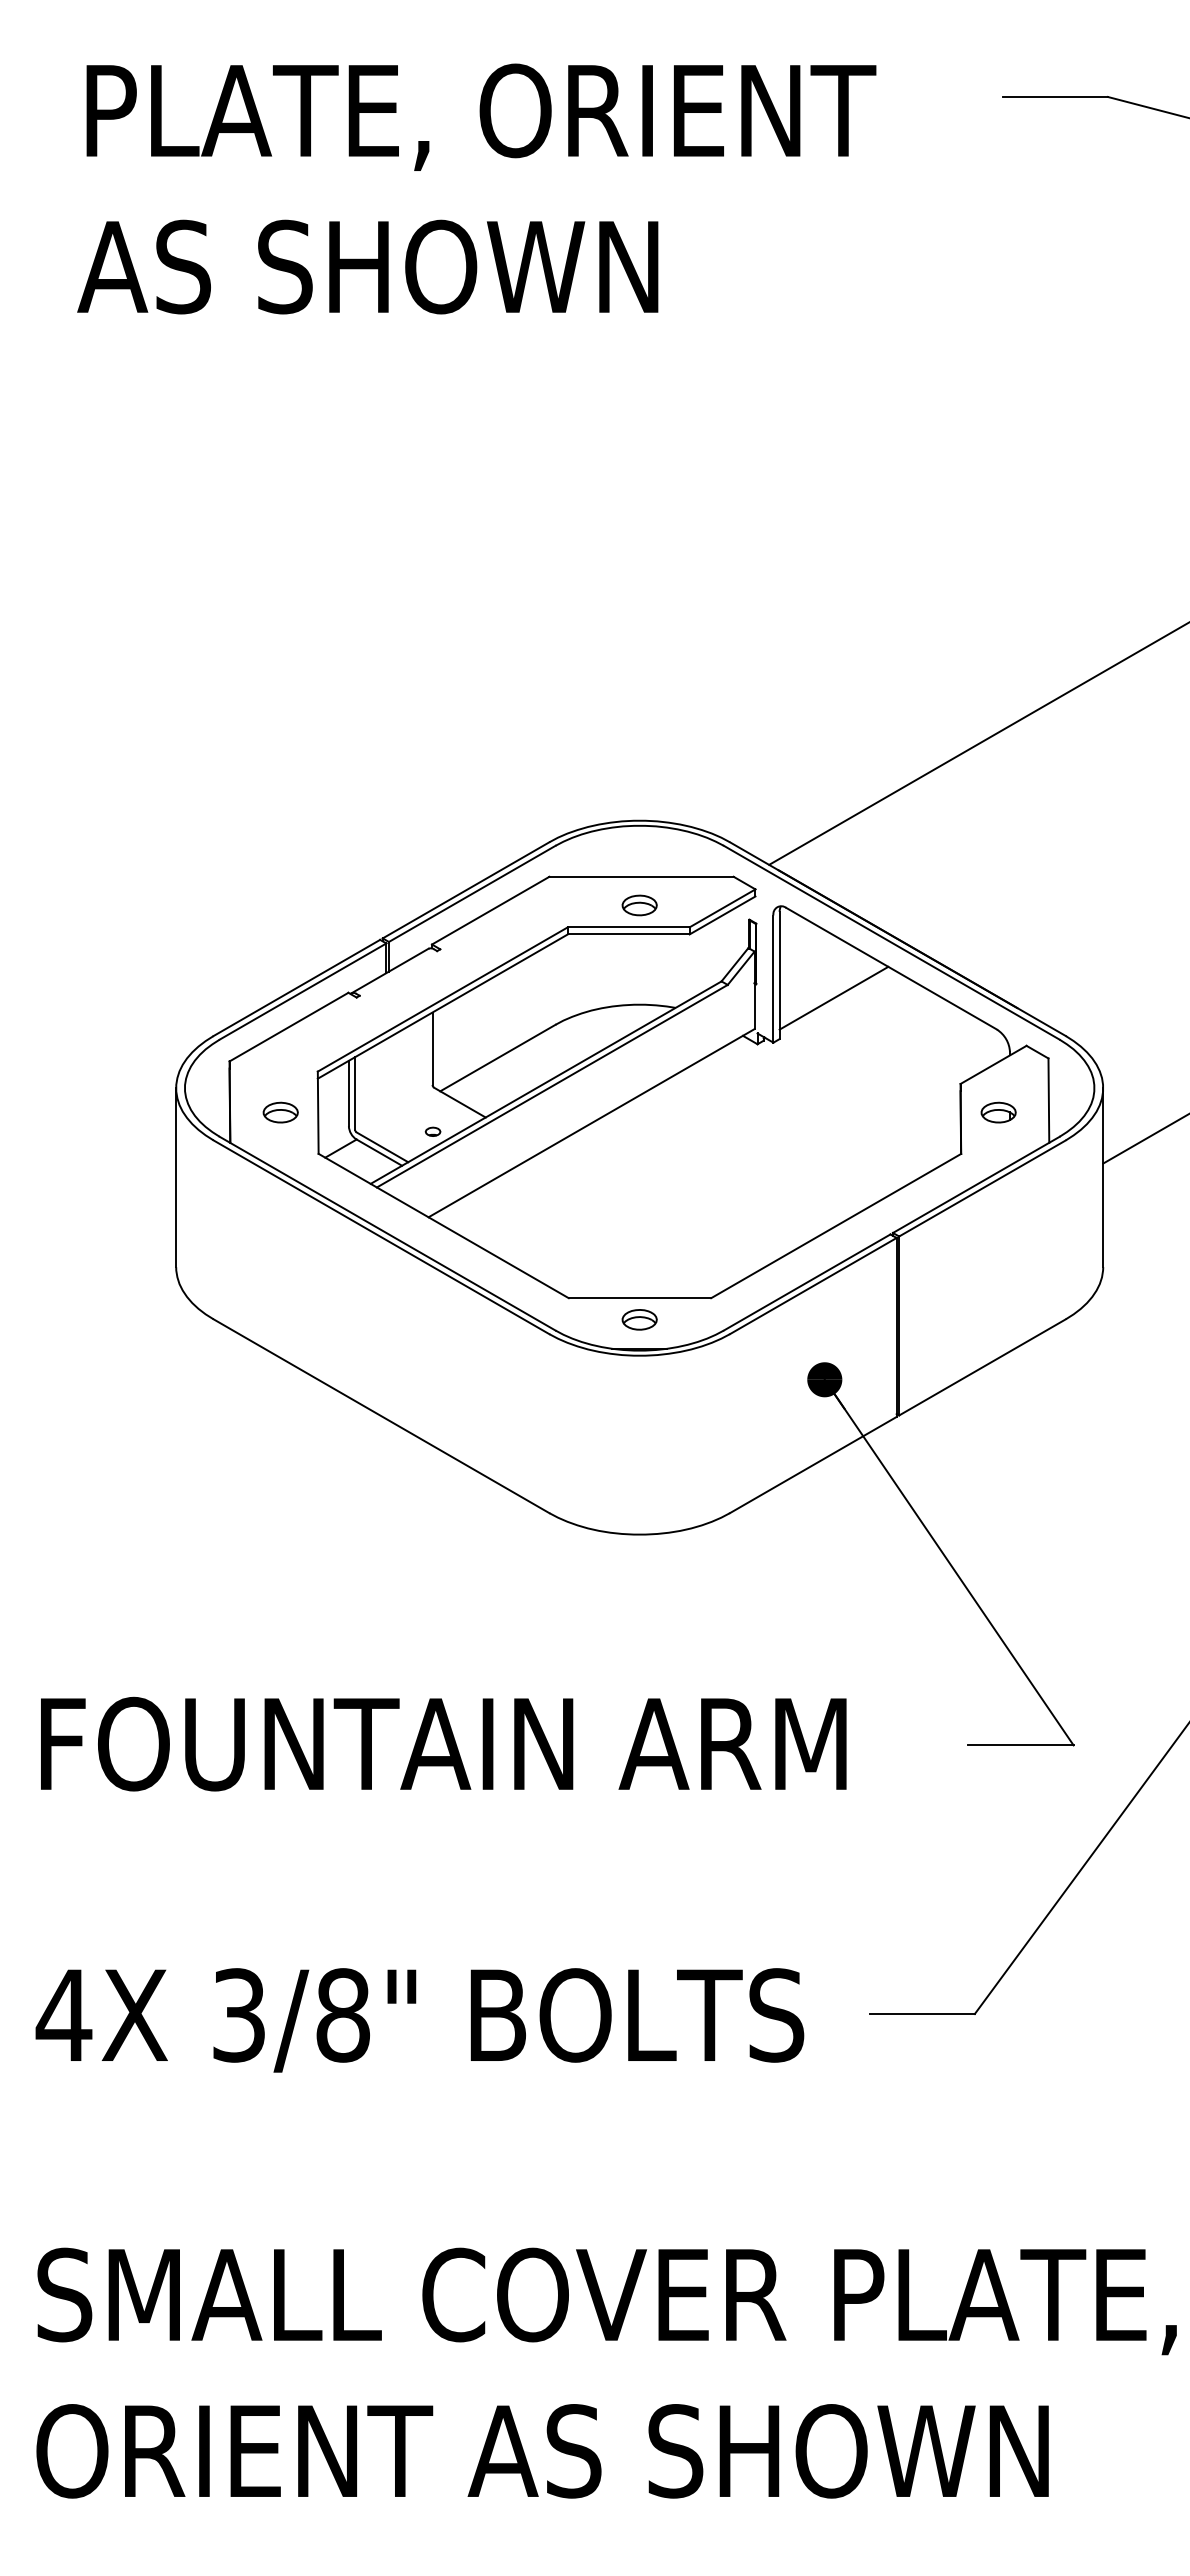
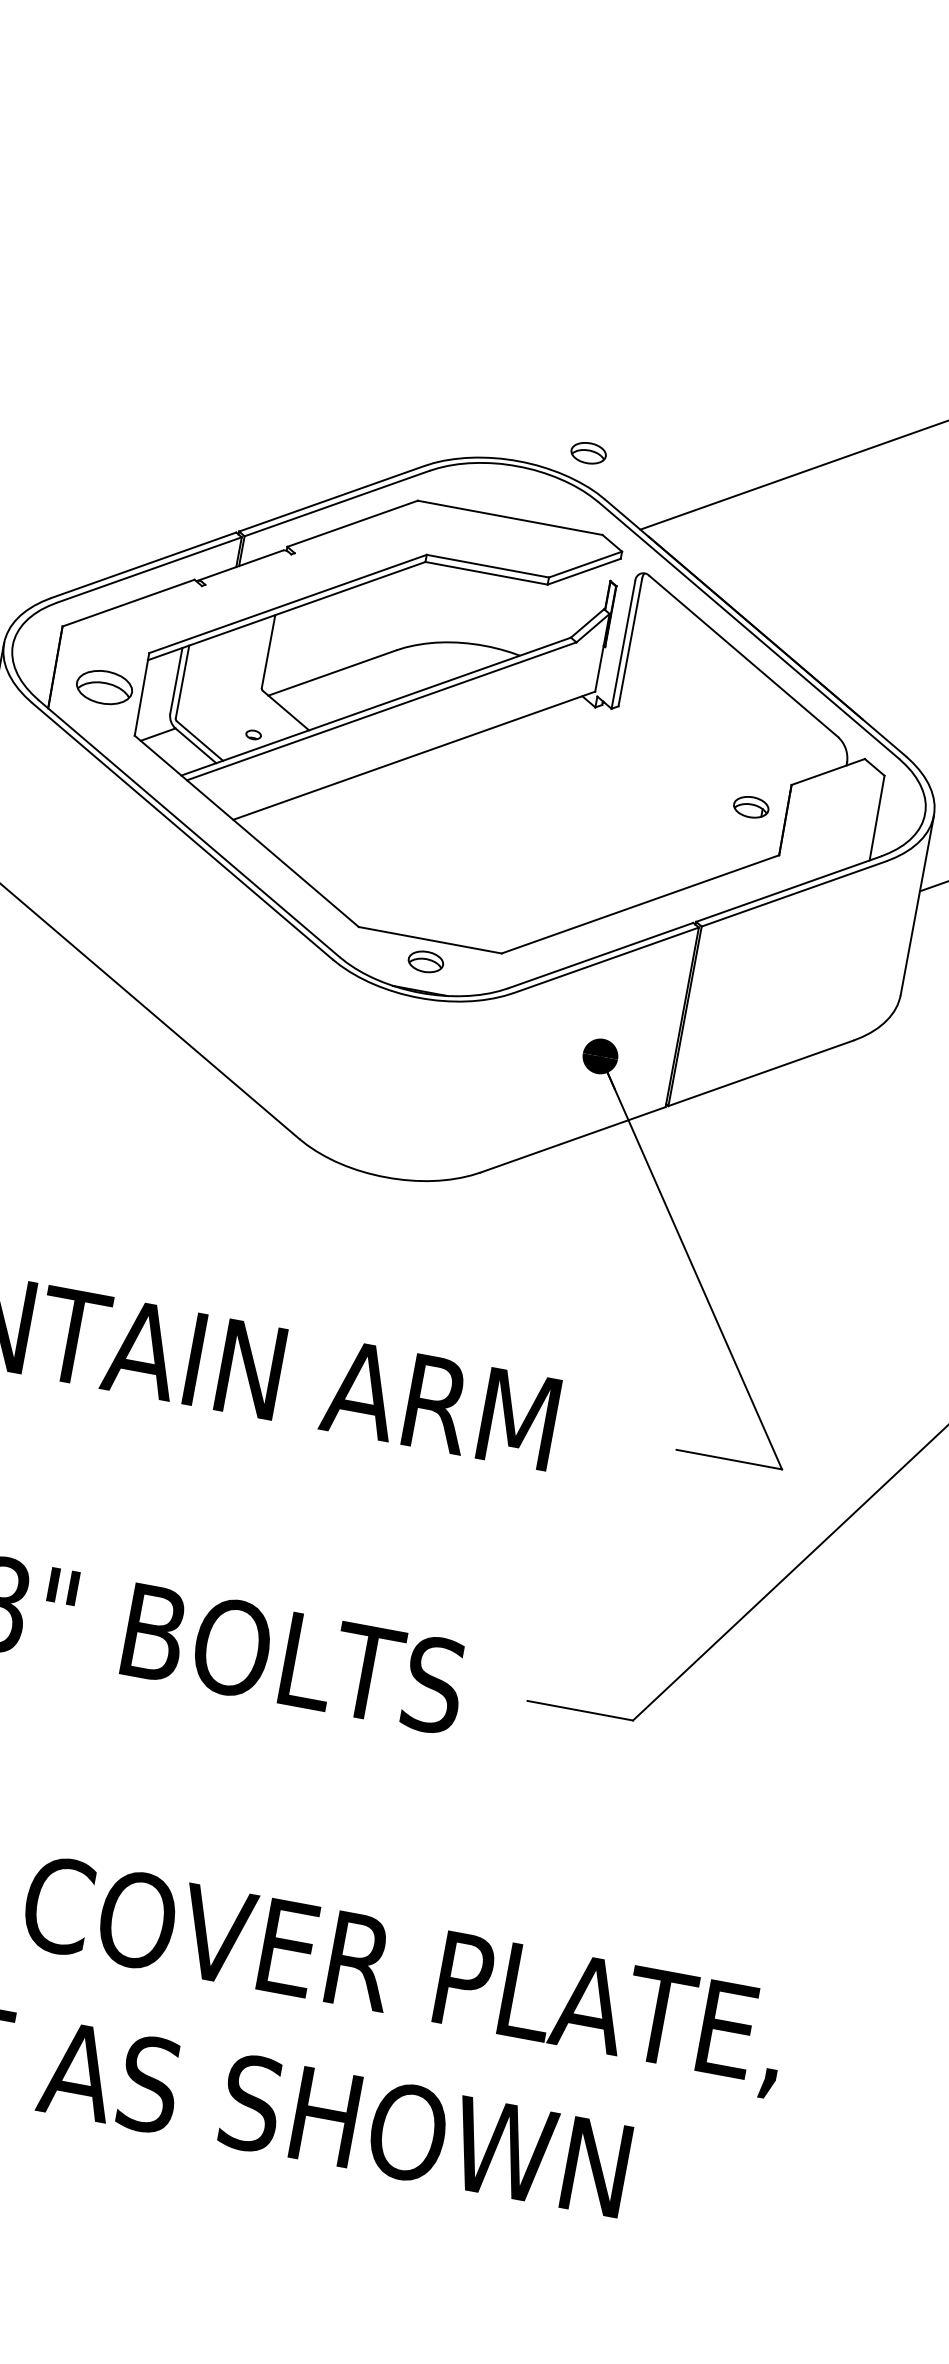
part: (639, 905) -> (588, 453), moved
line: (833, 997) -> (680, 674), removed
part: (280, 1112) -> (104, 687), size x1.6
part: (998, 1112) -> (751, 807), moved

